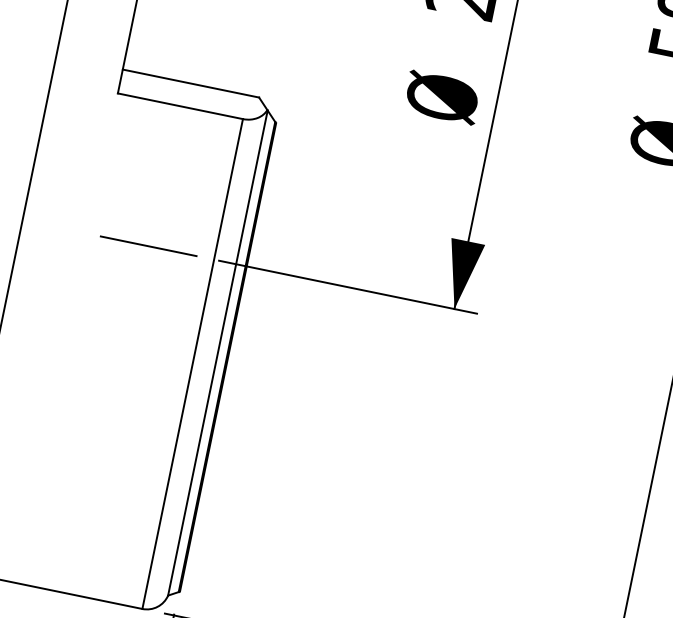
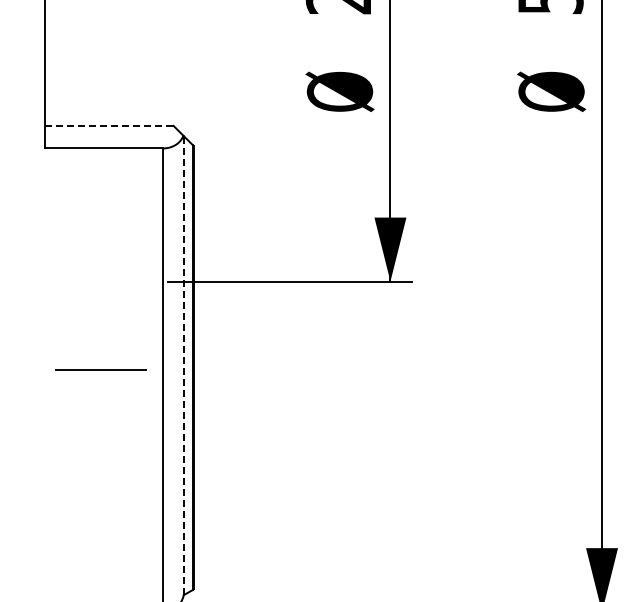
line: (191, 83) -> (109, 125), solid -> dashed
line: (148, 246) -> (100, 369), moved
line: (217, 352) -> (183, 365), solid -> dashed

